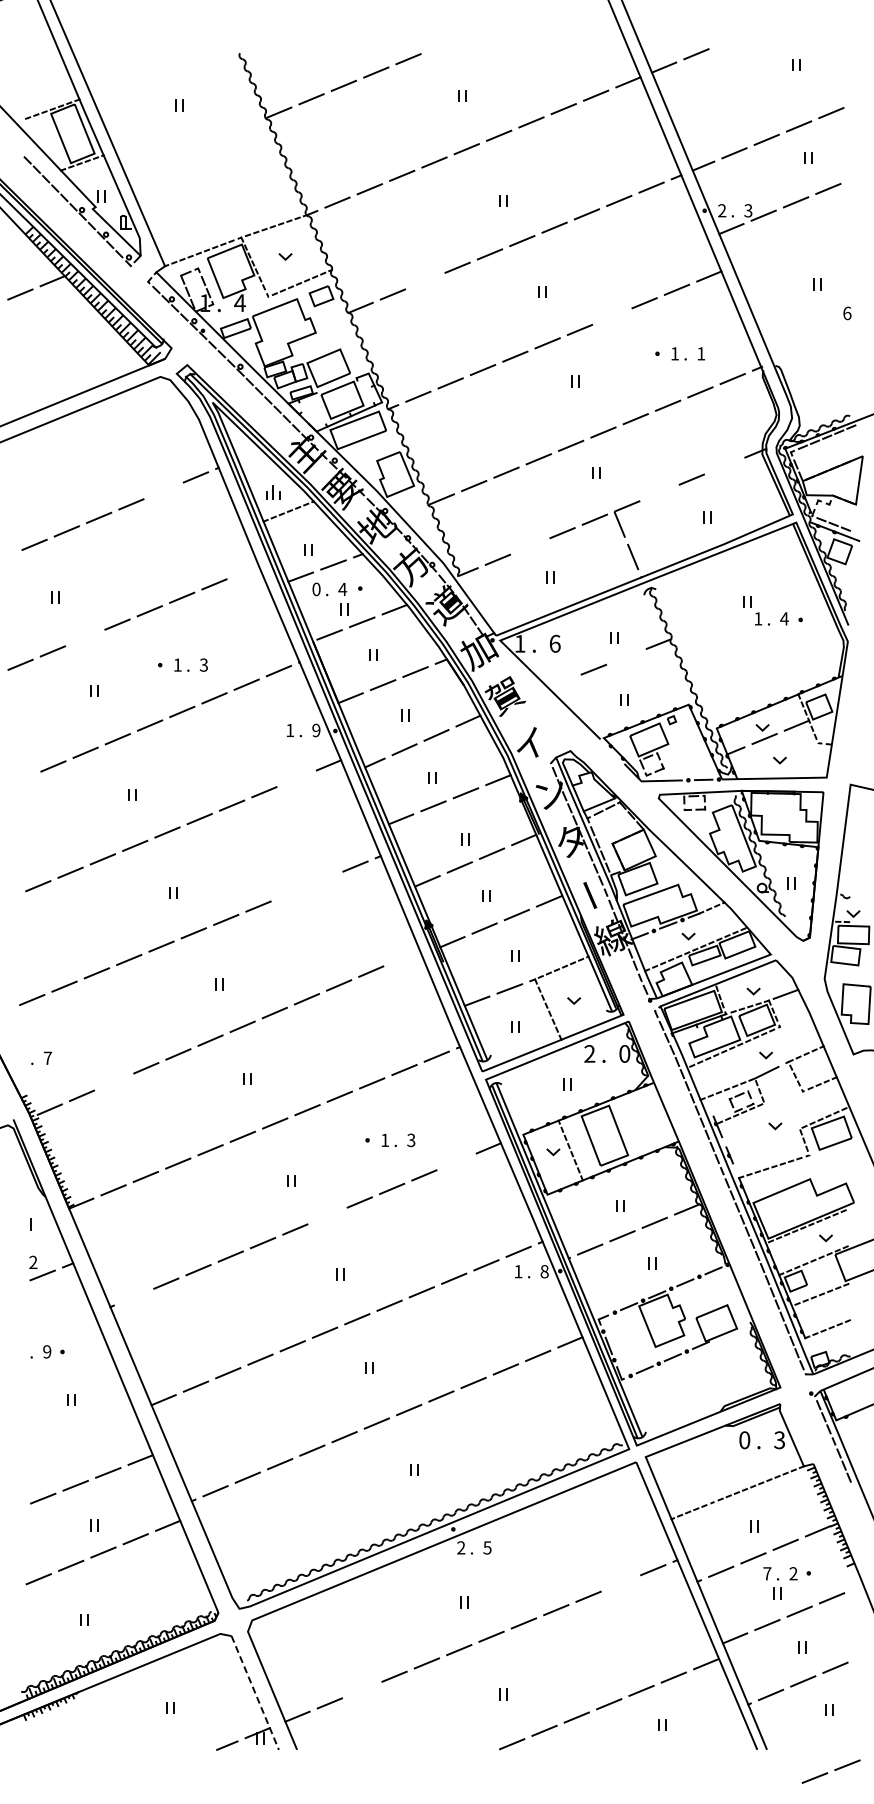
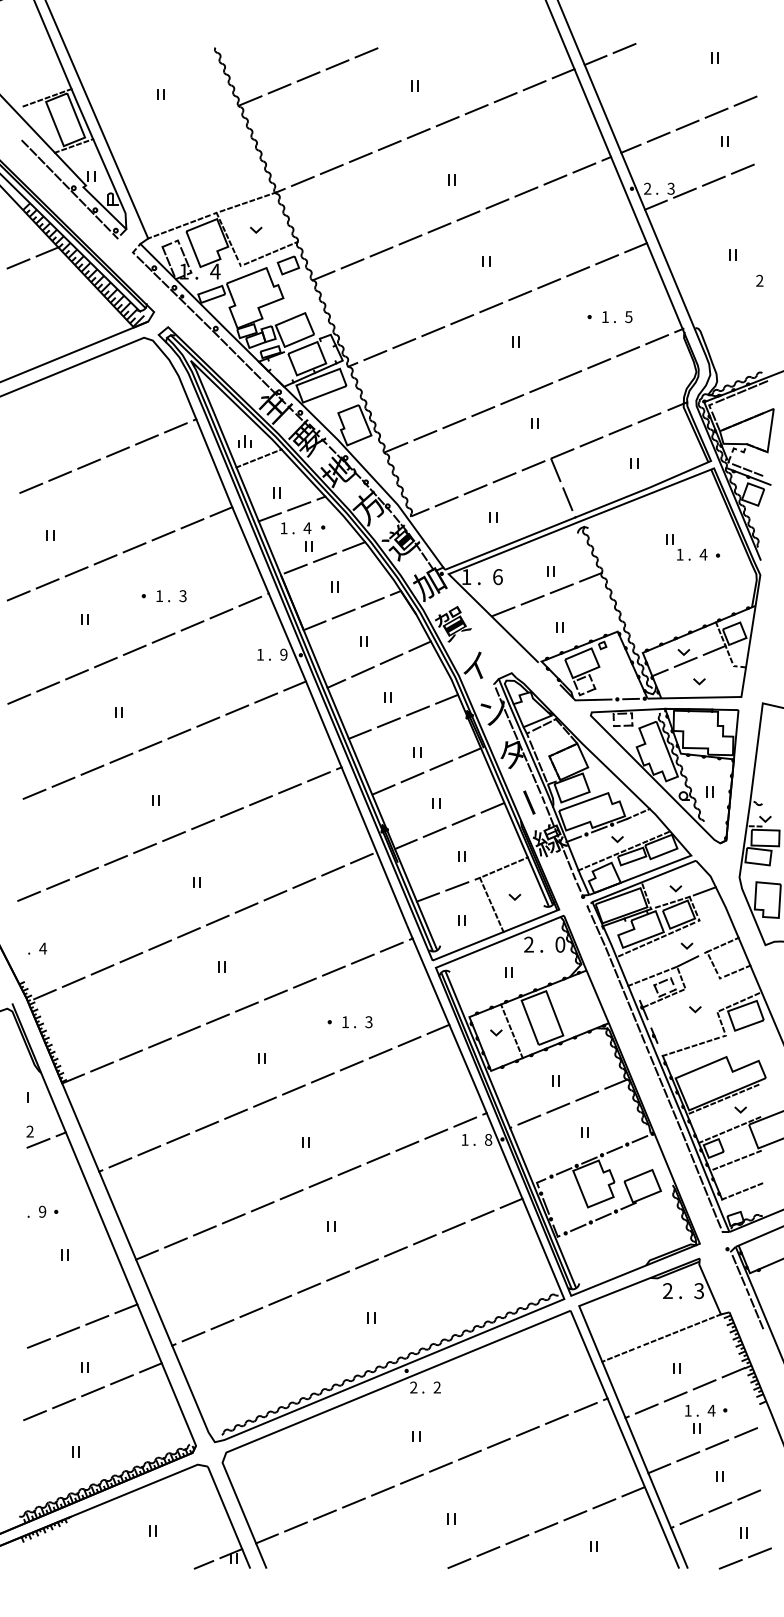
line: (425, 281) -> (381, 252), added
text: (847, 313) -> (760, 280), 6 -> 2
line: (612, 316) -> (549, 283), added
text: (701, 353) -> (629, 316), 1 -> 5
line: (724, 466) -> (649, 418), added
line: (163, 490) -> (146, 439), added
line: (659, 493) -> (591, 442), added
line: (530, 546) -> (475, 489), added
line: (246, 570) -> (221, 511), added
text: (316, 589) -> (283, 528), 0 -> 1
line: (85, 638) -> (76, 572), added
line: (626, 656) -> (561, 588), added
line: (561, 682) -> (503, 611), added
line: (296, 778) -> (266, 697), added
line: (21, 779) -> (19, 698), added
line: (323, 879) -> (290, 788), added
line: (290, 893) -> (260, 800), added
line: (403, 957) -> (361, 858), added
text: (47, 1057) -> (42, 947), 7 -> 4
line: (114, 1081) -> (102, 969), added
line: (456, 1161) -> (409, 1041), added
line: (327, 1215) -> (293, 1089), added
line: (133, 1297) -> (119, 1163), added
text: (744, 1440) -> (667, 1291), 0 -> 2
text: (487, 1547) -> (437, 1387), 5 -> 2
text: (767, 1573) -> (688, 1410), 7 -> 1
text: (793, 1573) -> (711, 1410), 2 -> 4
line: (620, 1583) -> (556, 1419), added
line: (362, 1690) -> (325, 1515), added
line: (255, 1694) -> (229, 1518), dashed -> solid
line: (828, 1773) -> (742, 1560), moved

